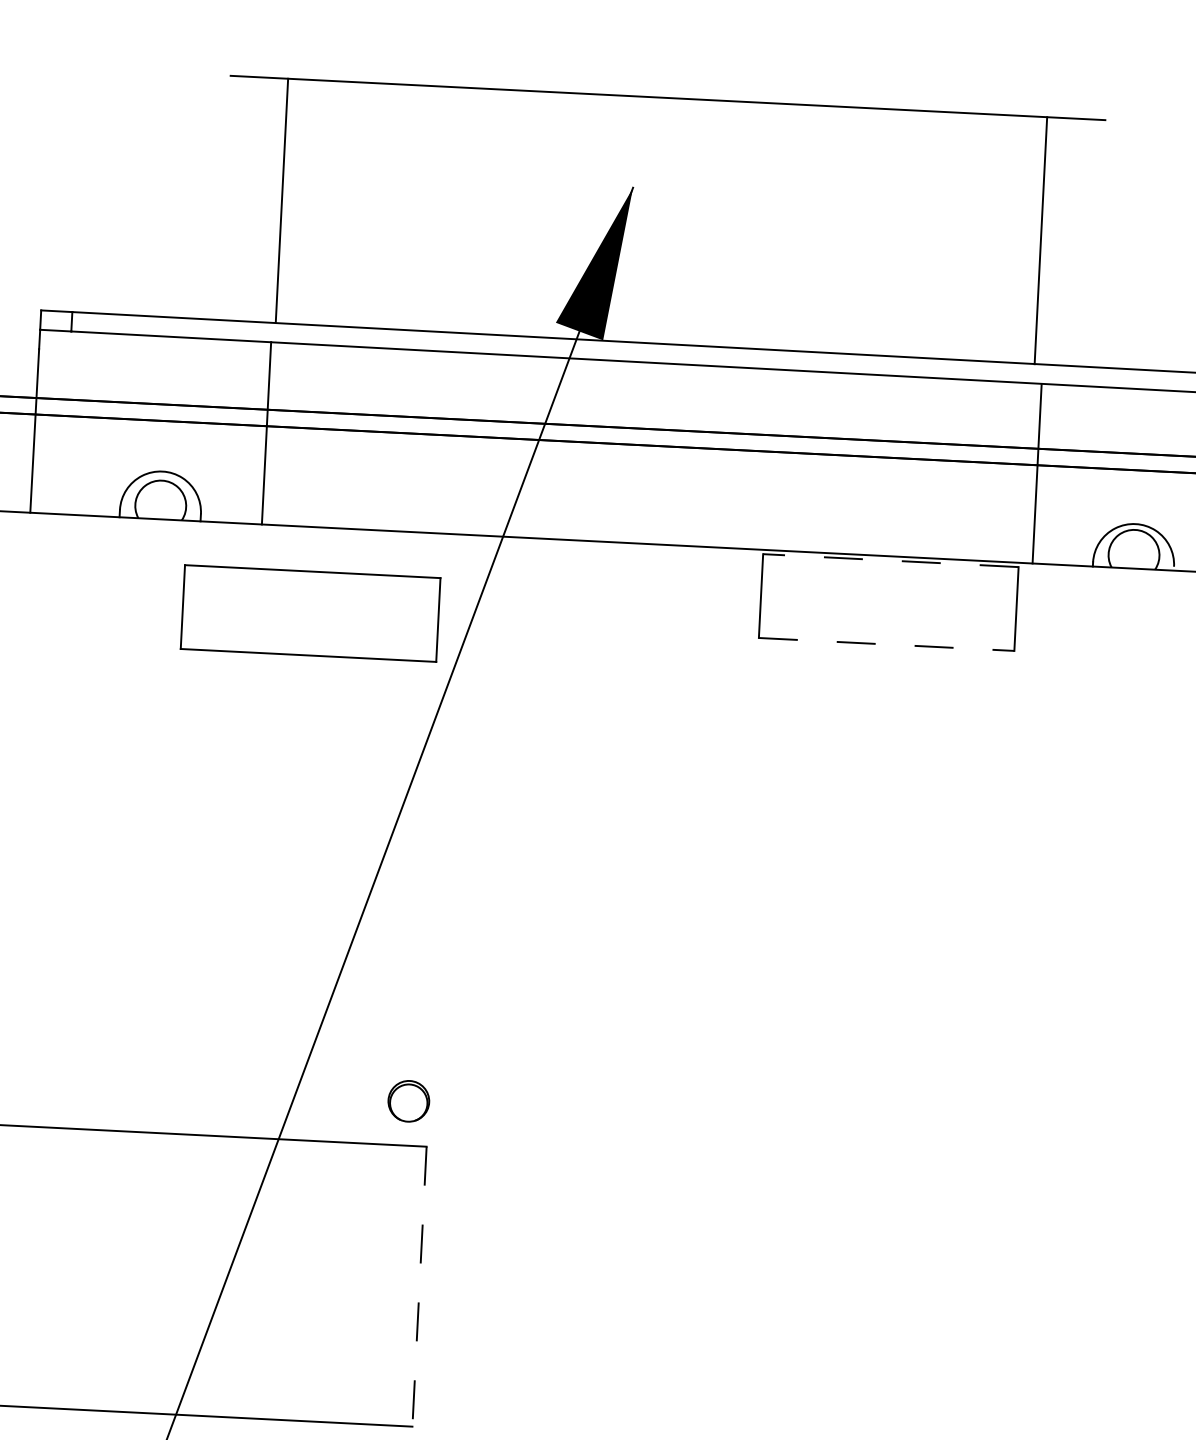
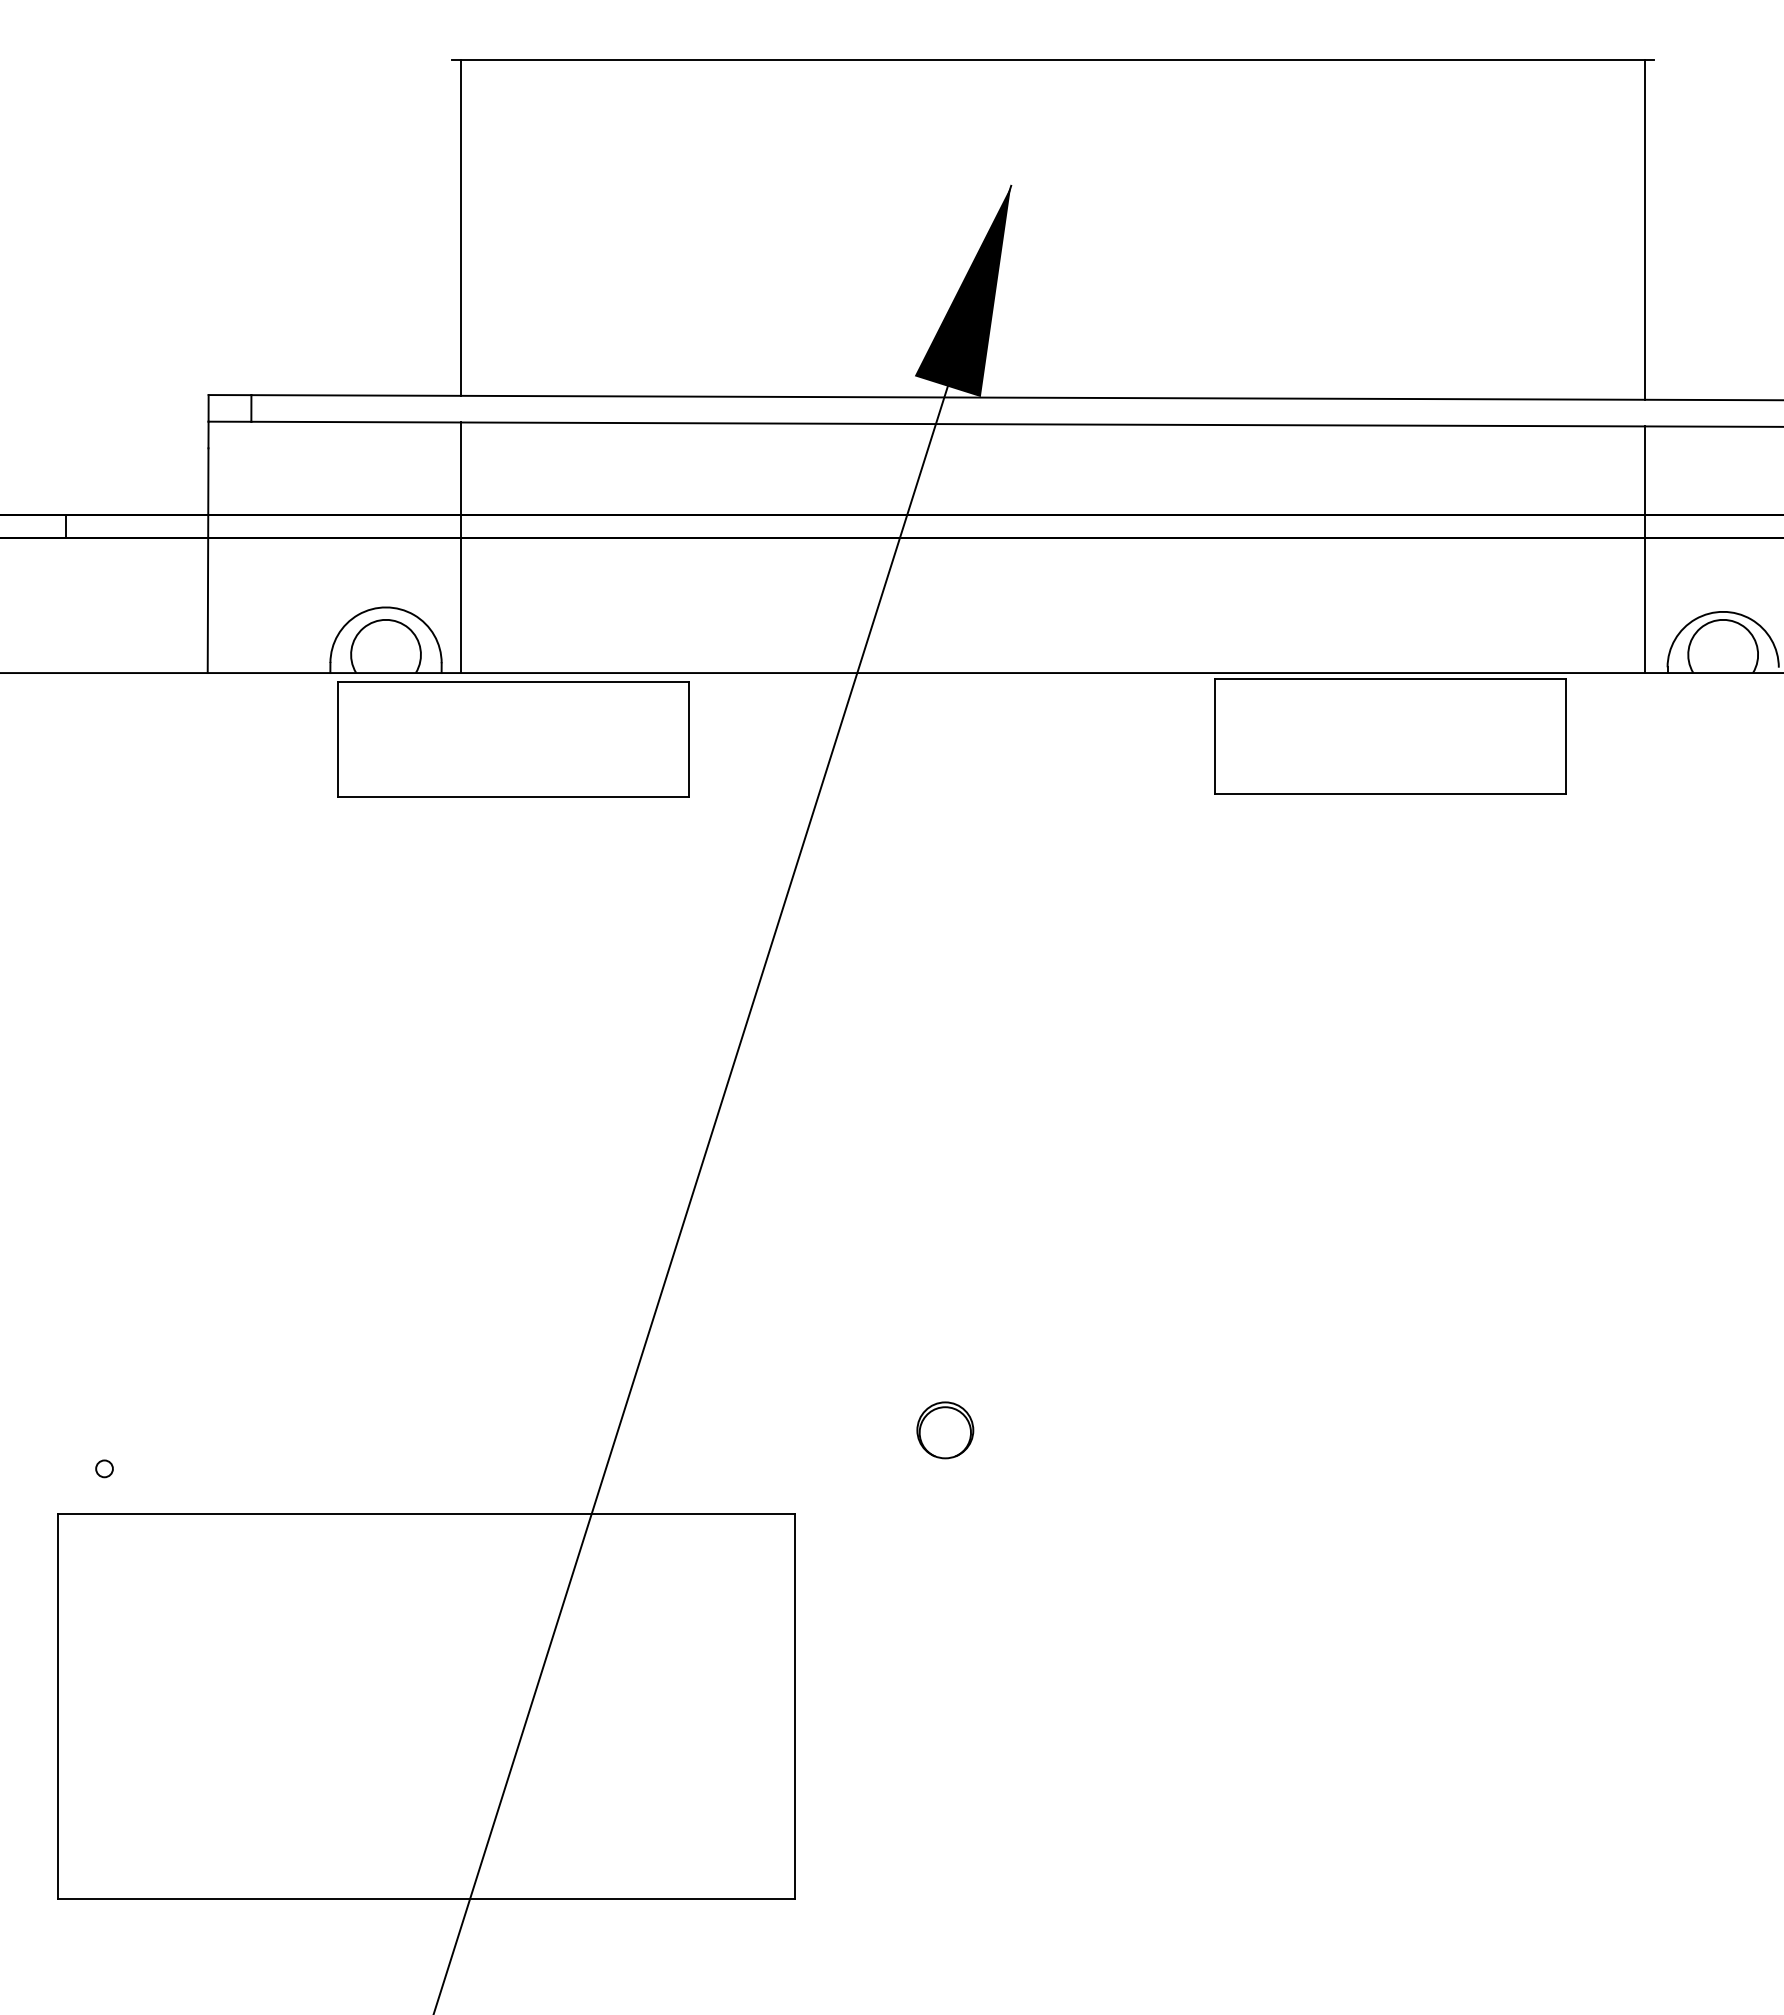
line: (281, 200) -> (460, 227), moved
line: (1040, 240) -> (1644, 229), moved
line: (266, 433) -> (460, 547), moved
line: (1036, 473) -> (1644, 549), moved
line: (890, 560) -> (1389, 678), dashed -> solid
part: (310, 613) -> (513, 739), moved
line: (886, 644) -> (1390, 794), dashed -> solid
part: (408, 1101) -> (945, 1430), moved
line: (419, 1287) -> (794, 1707), dashed -> solid

